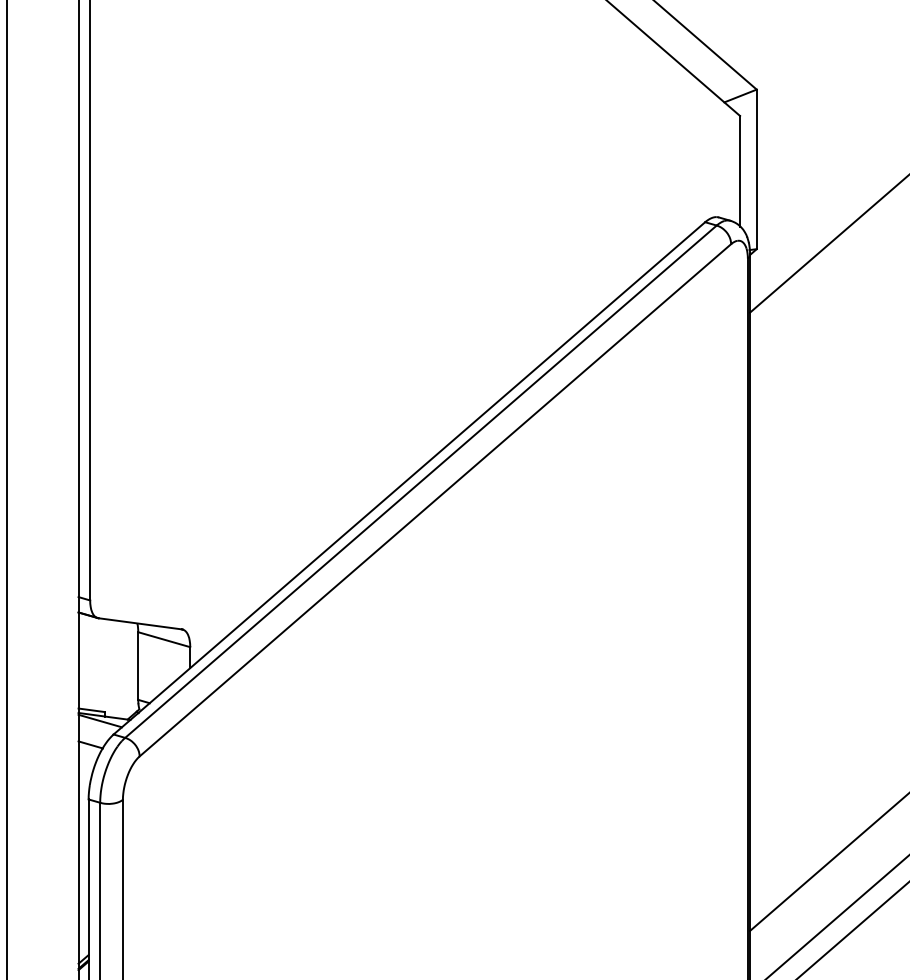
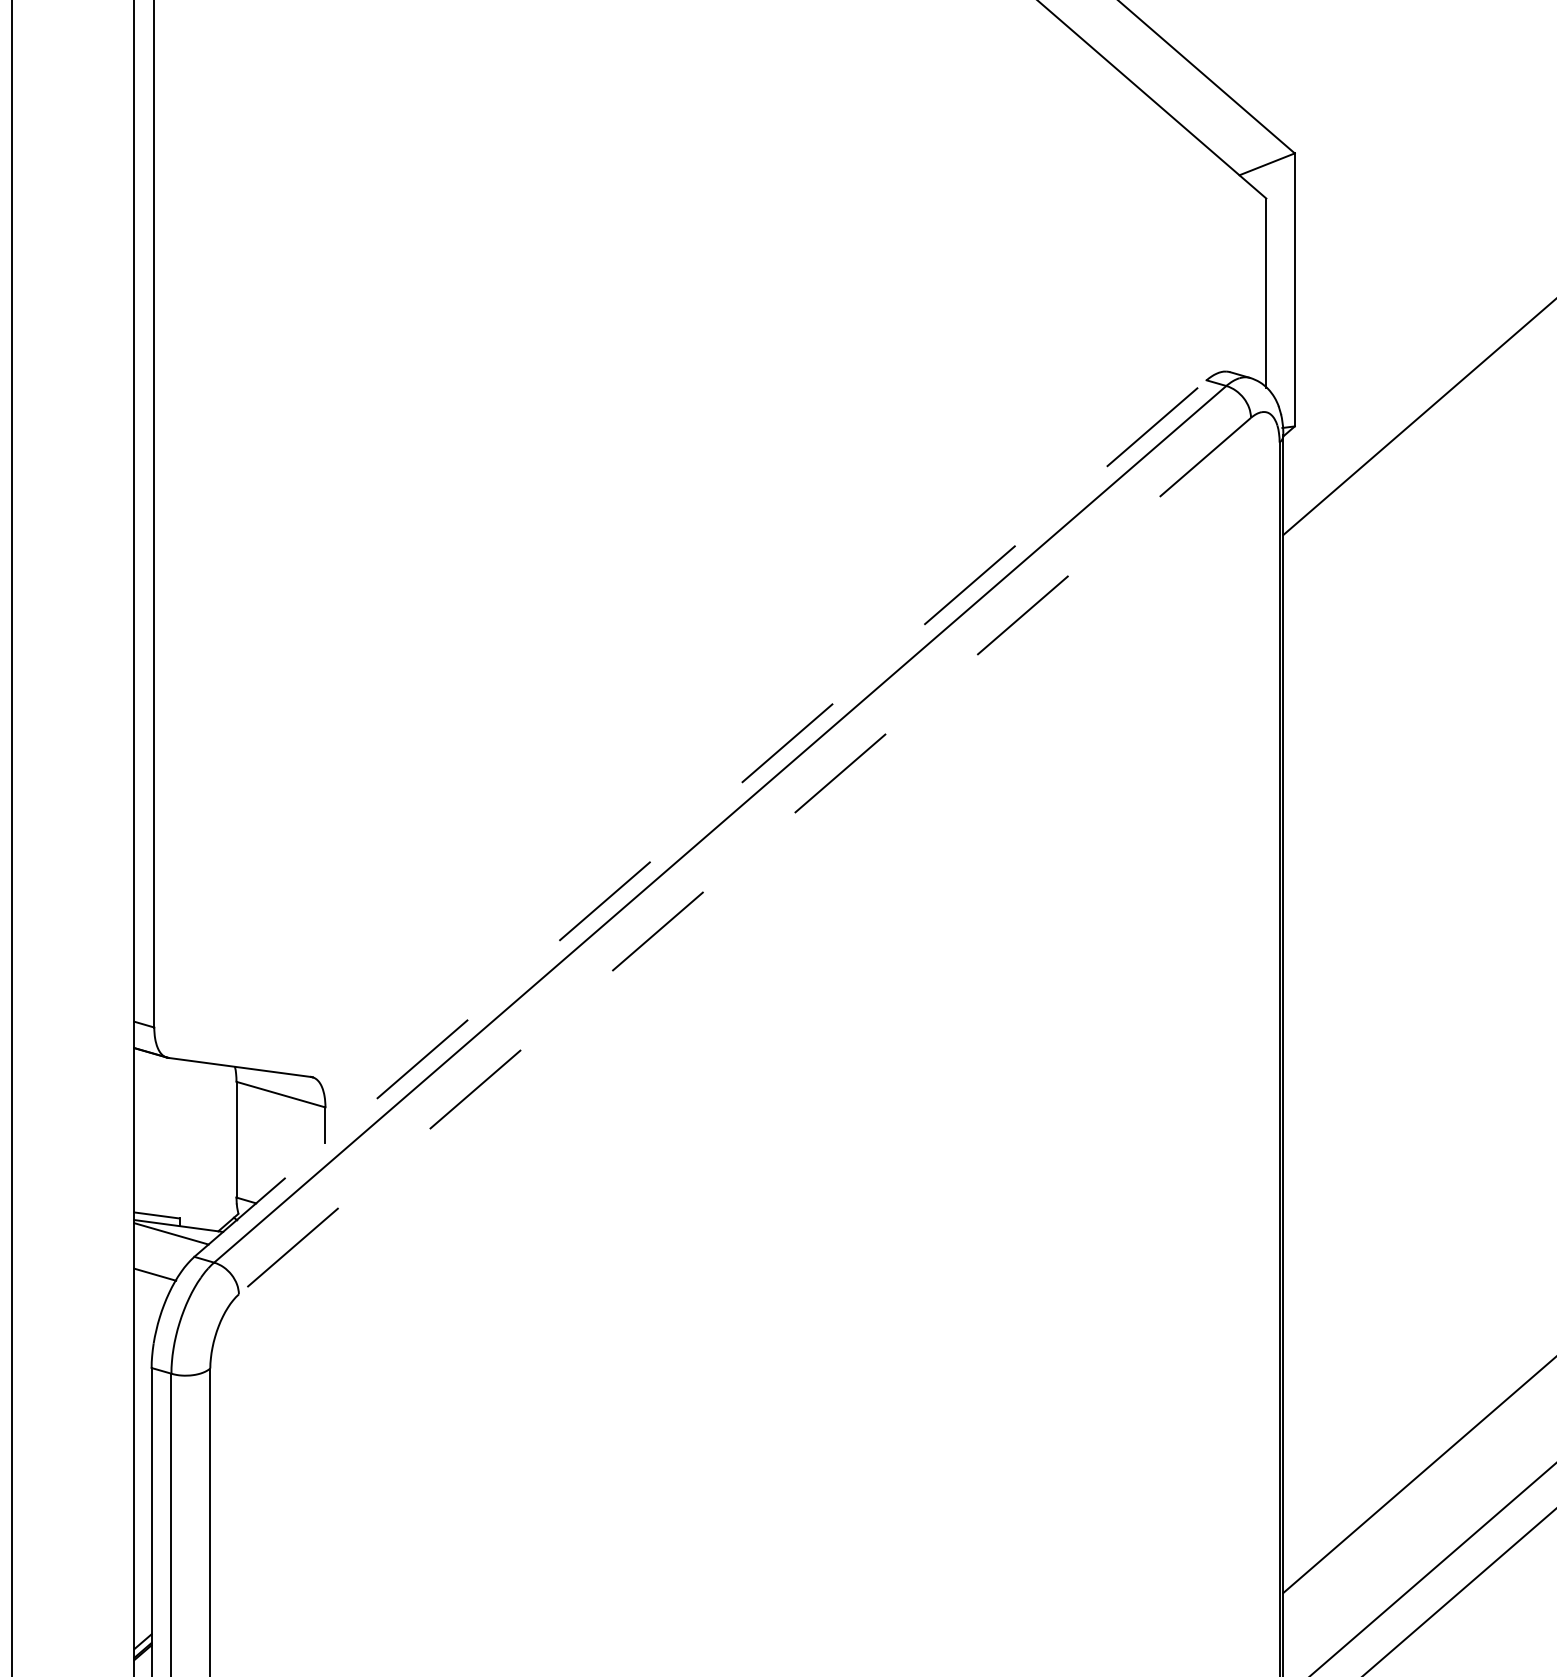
line: (409, 478) -> (700, 818), solid -> dashed
line: (435, 500) -> (745, 856), solid -> dashed

